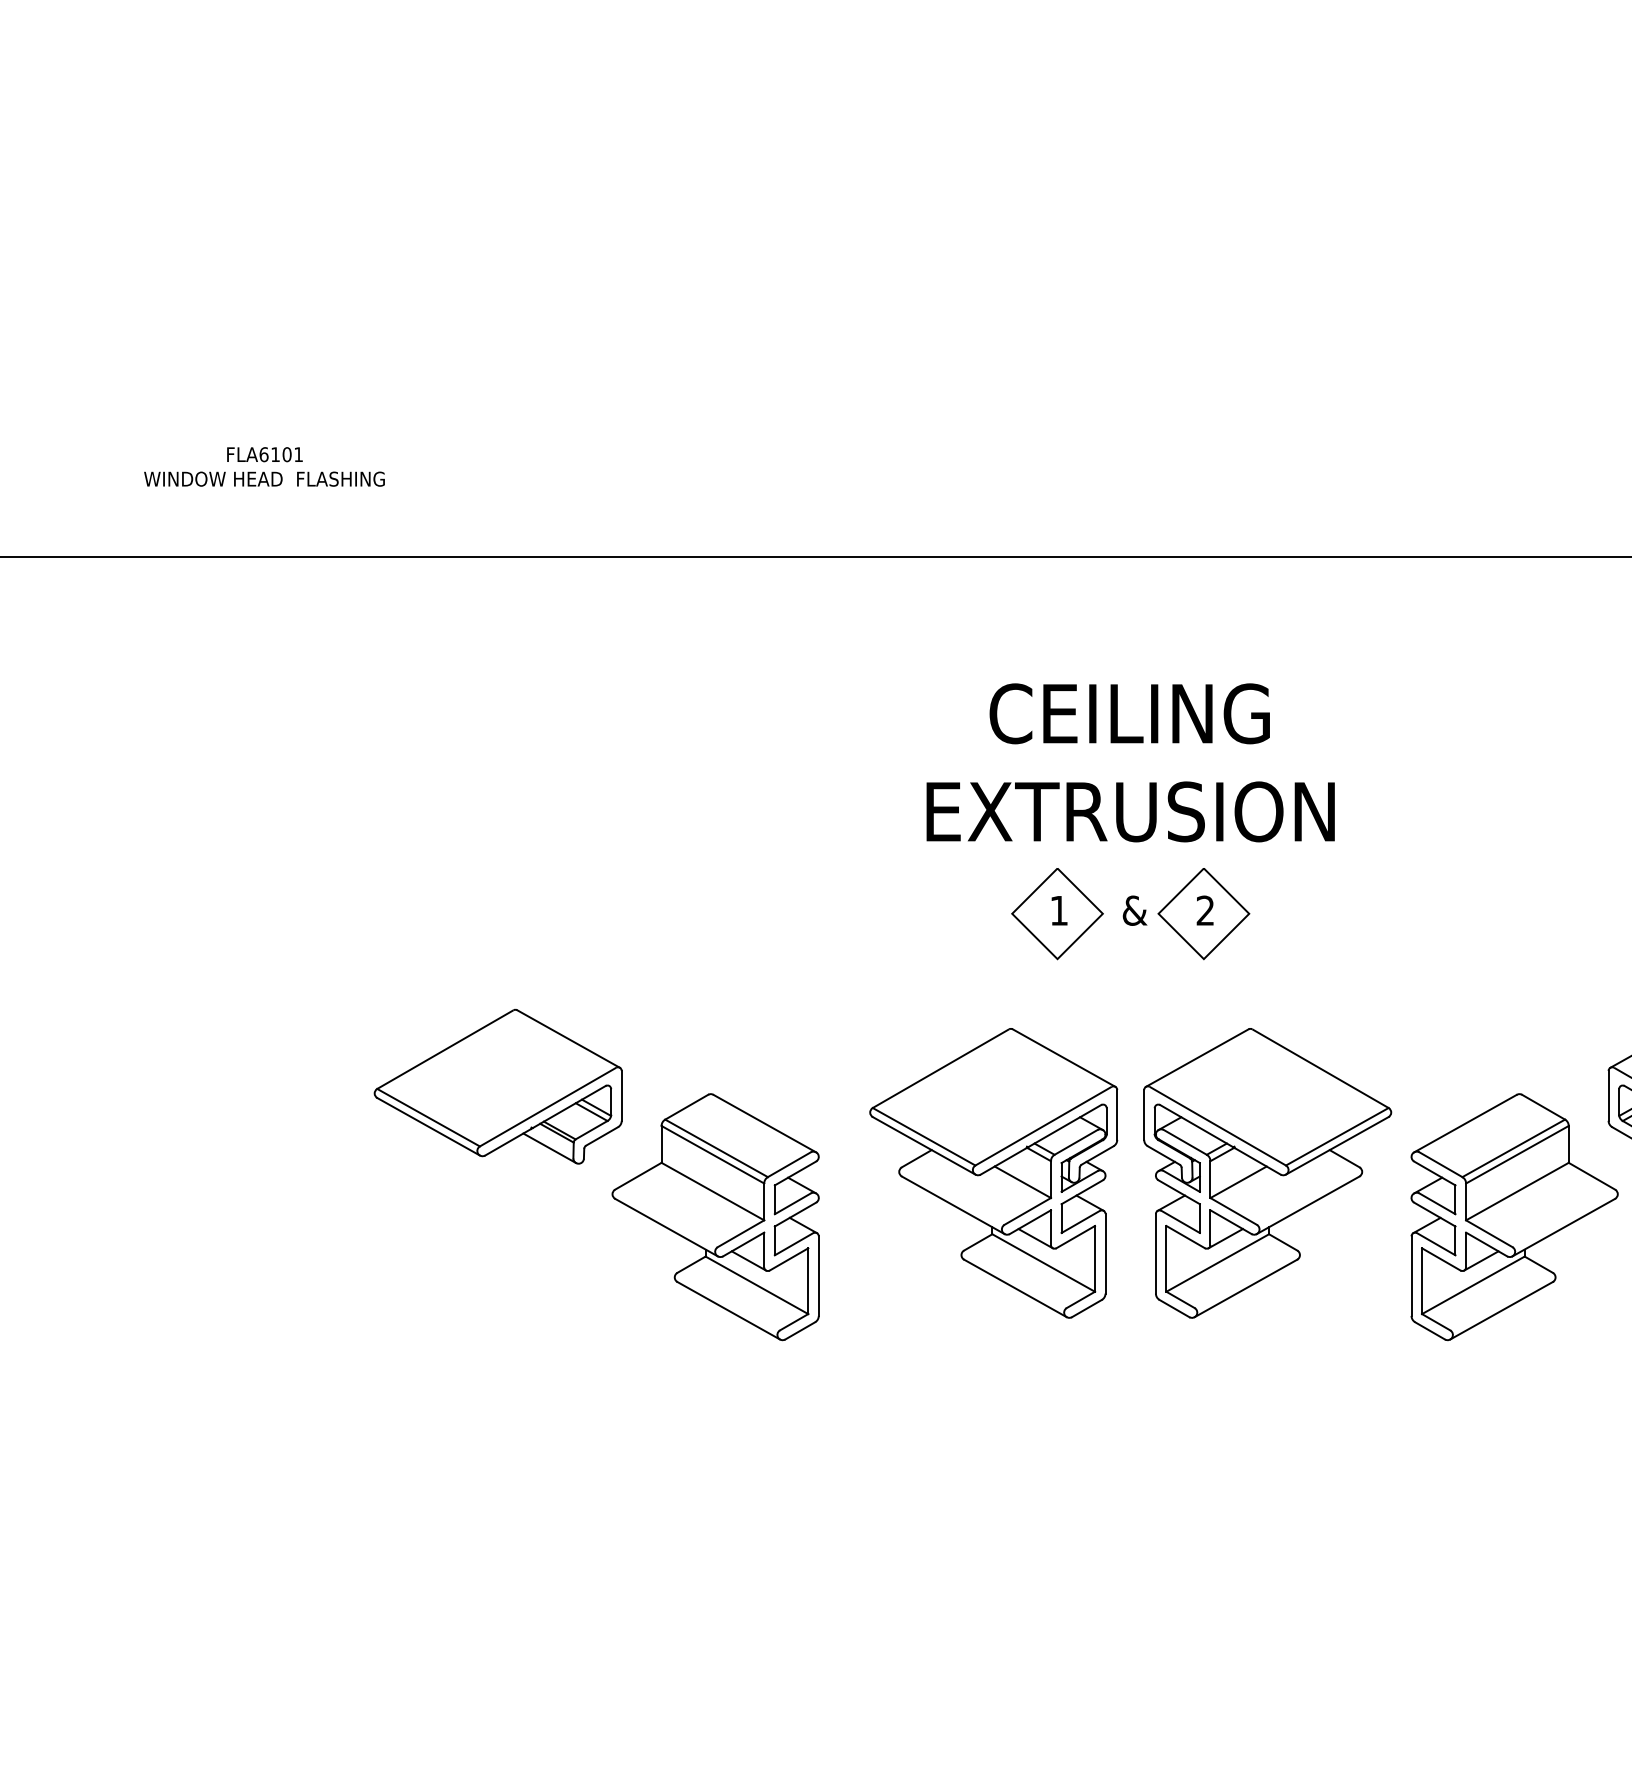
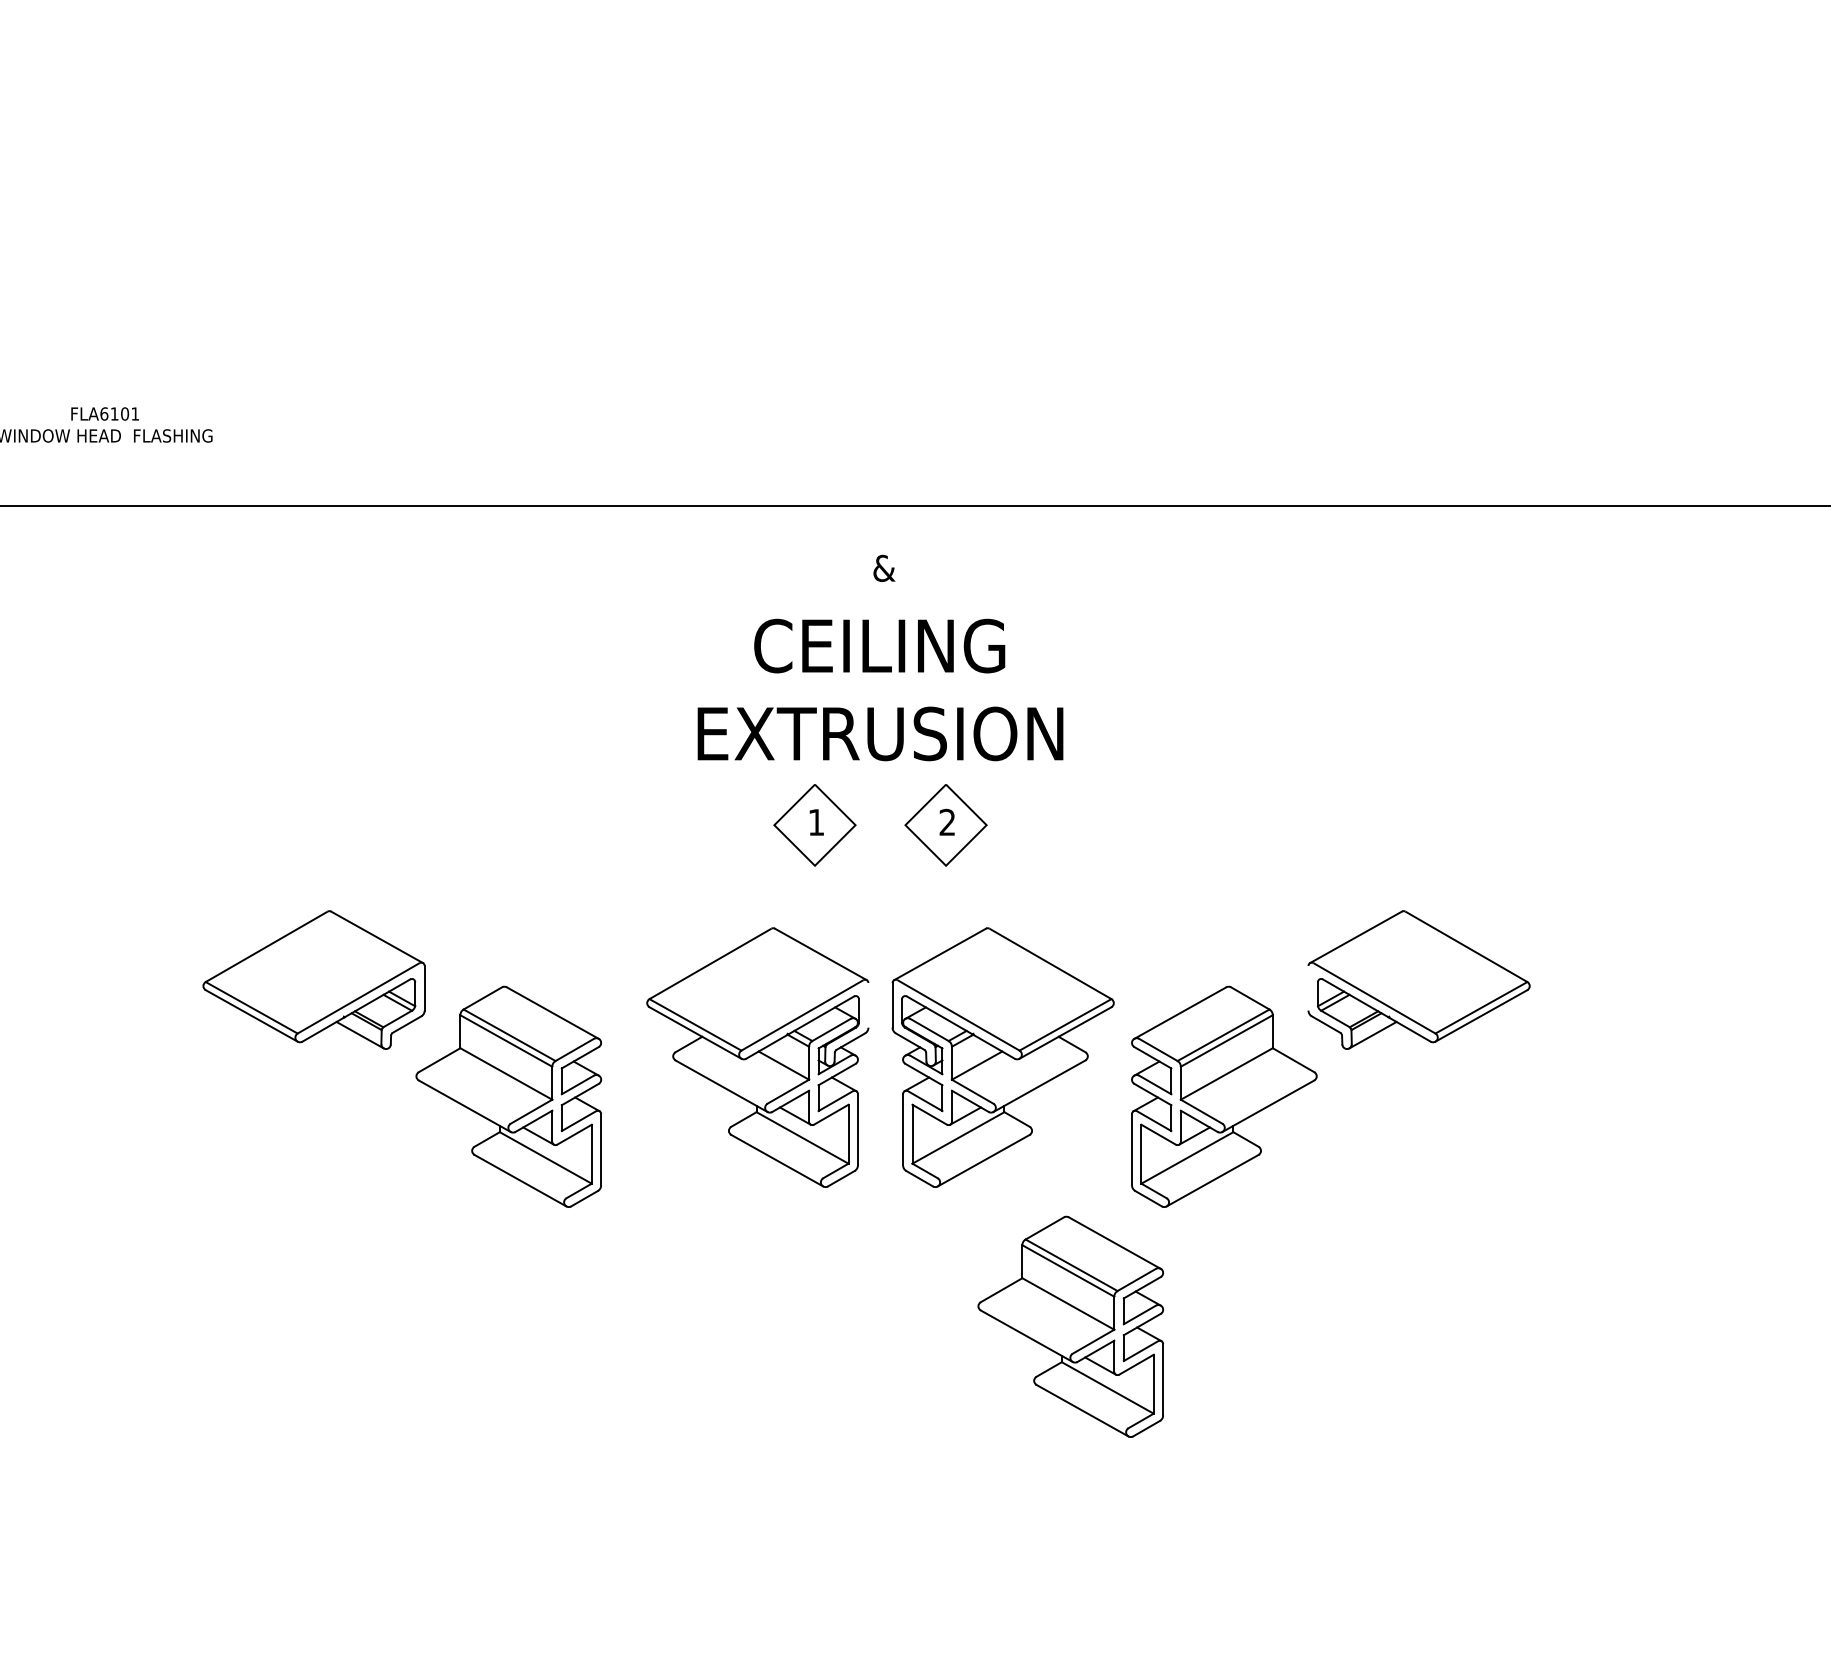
text: (1135, 910) -> (884, 568), moved
line: (1608, 1095) -> (1308, 987), removed
line: (1117, 1115) -> (868, 1005), removed
part: (1342, 1473) -> (1070, 1326), added

